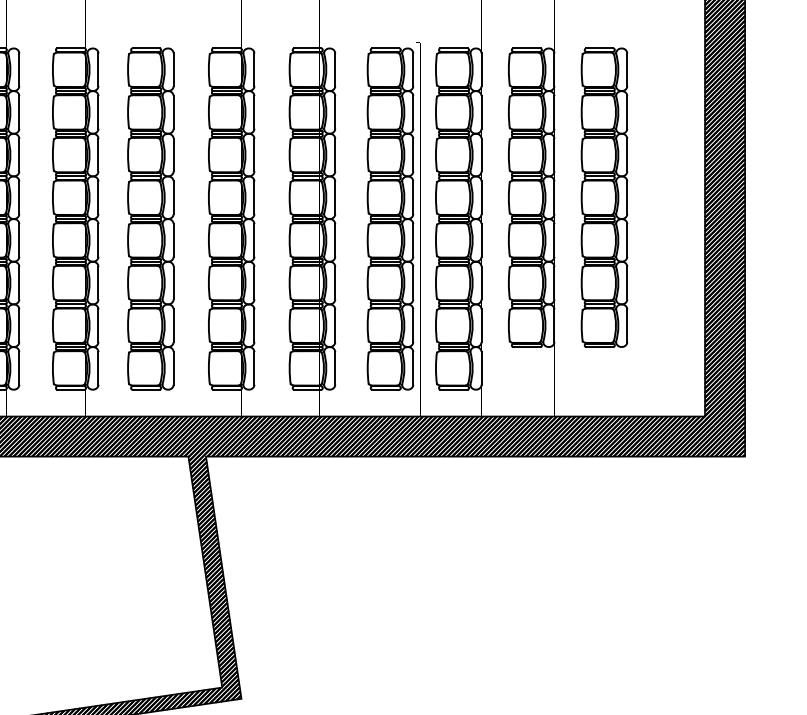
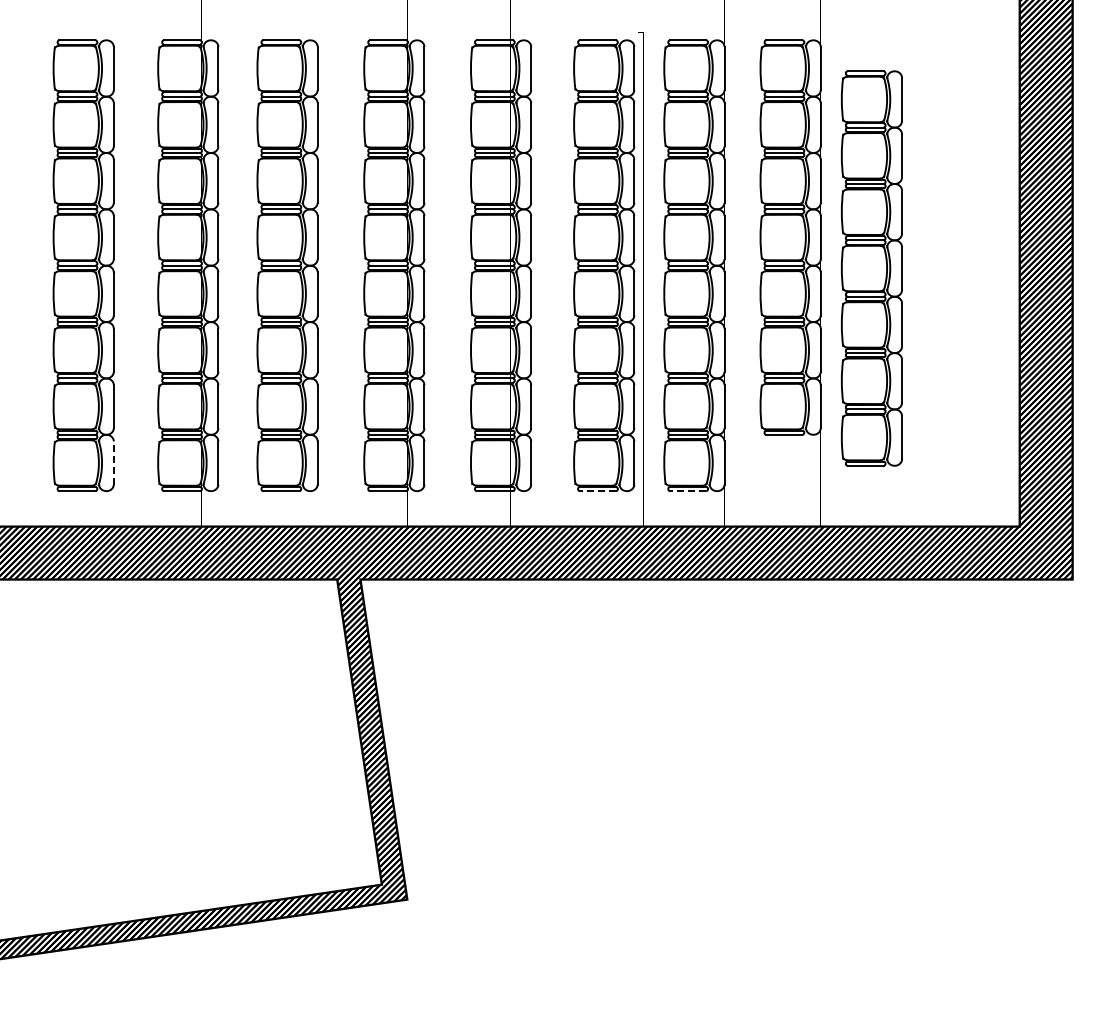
part: (604, 197) -> (871, 268), moved
line: (19, 368) -> (113, 463), solid -> dashed
line: (385, 389) -> (597, 491), solid -> dashed
line: (454, 389) -> (688, 491), solid -> dashed

